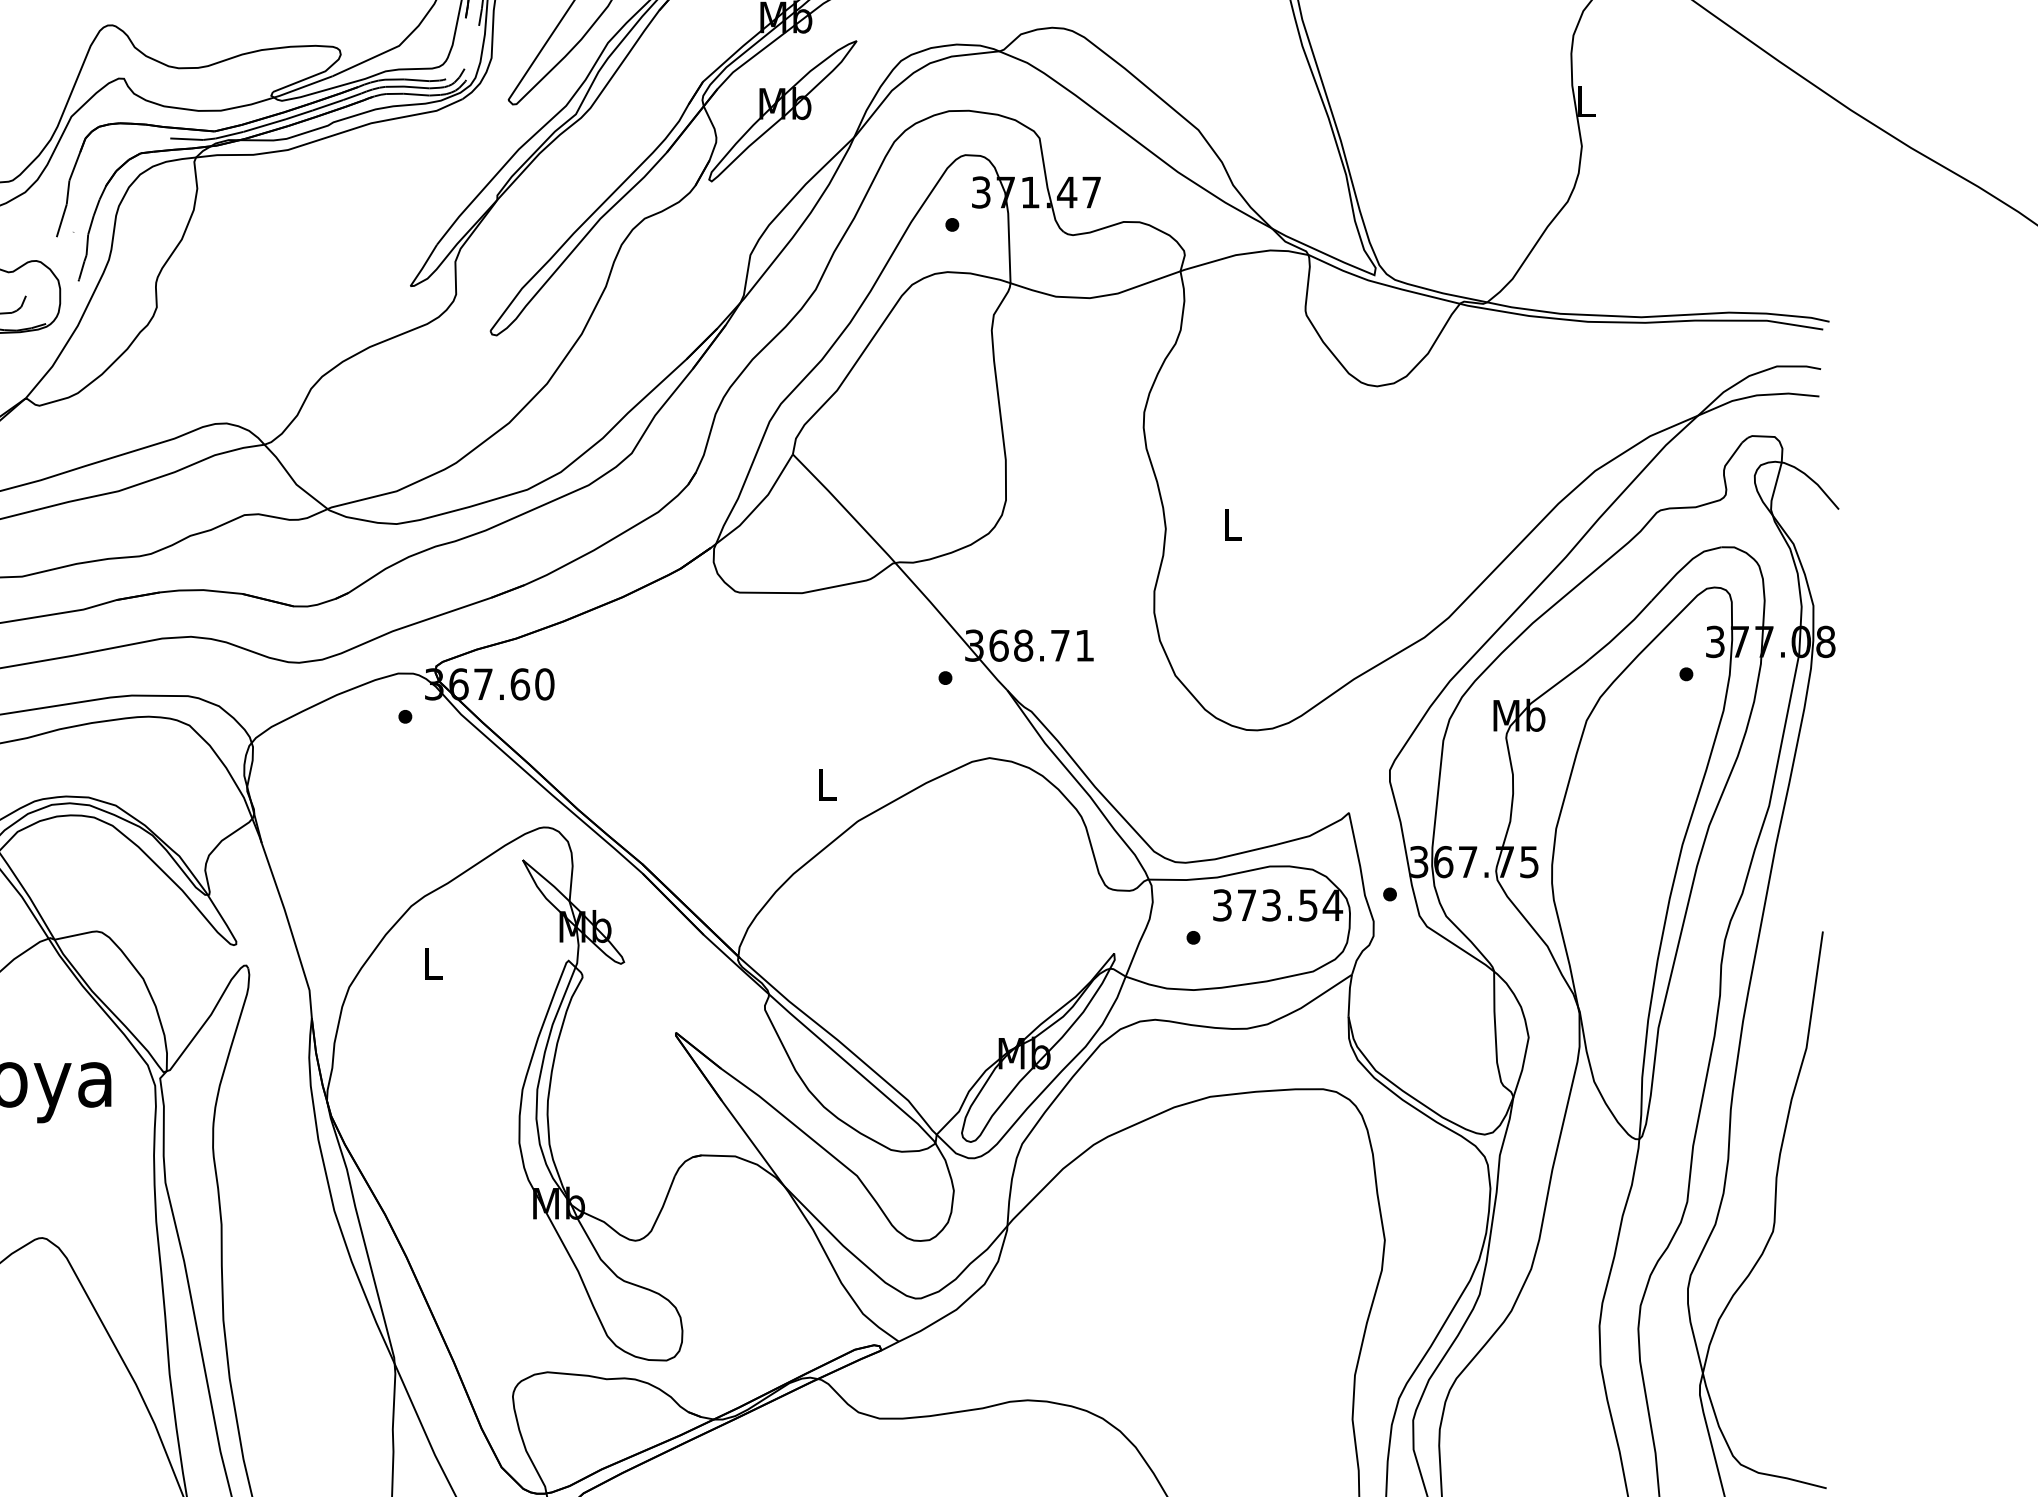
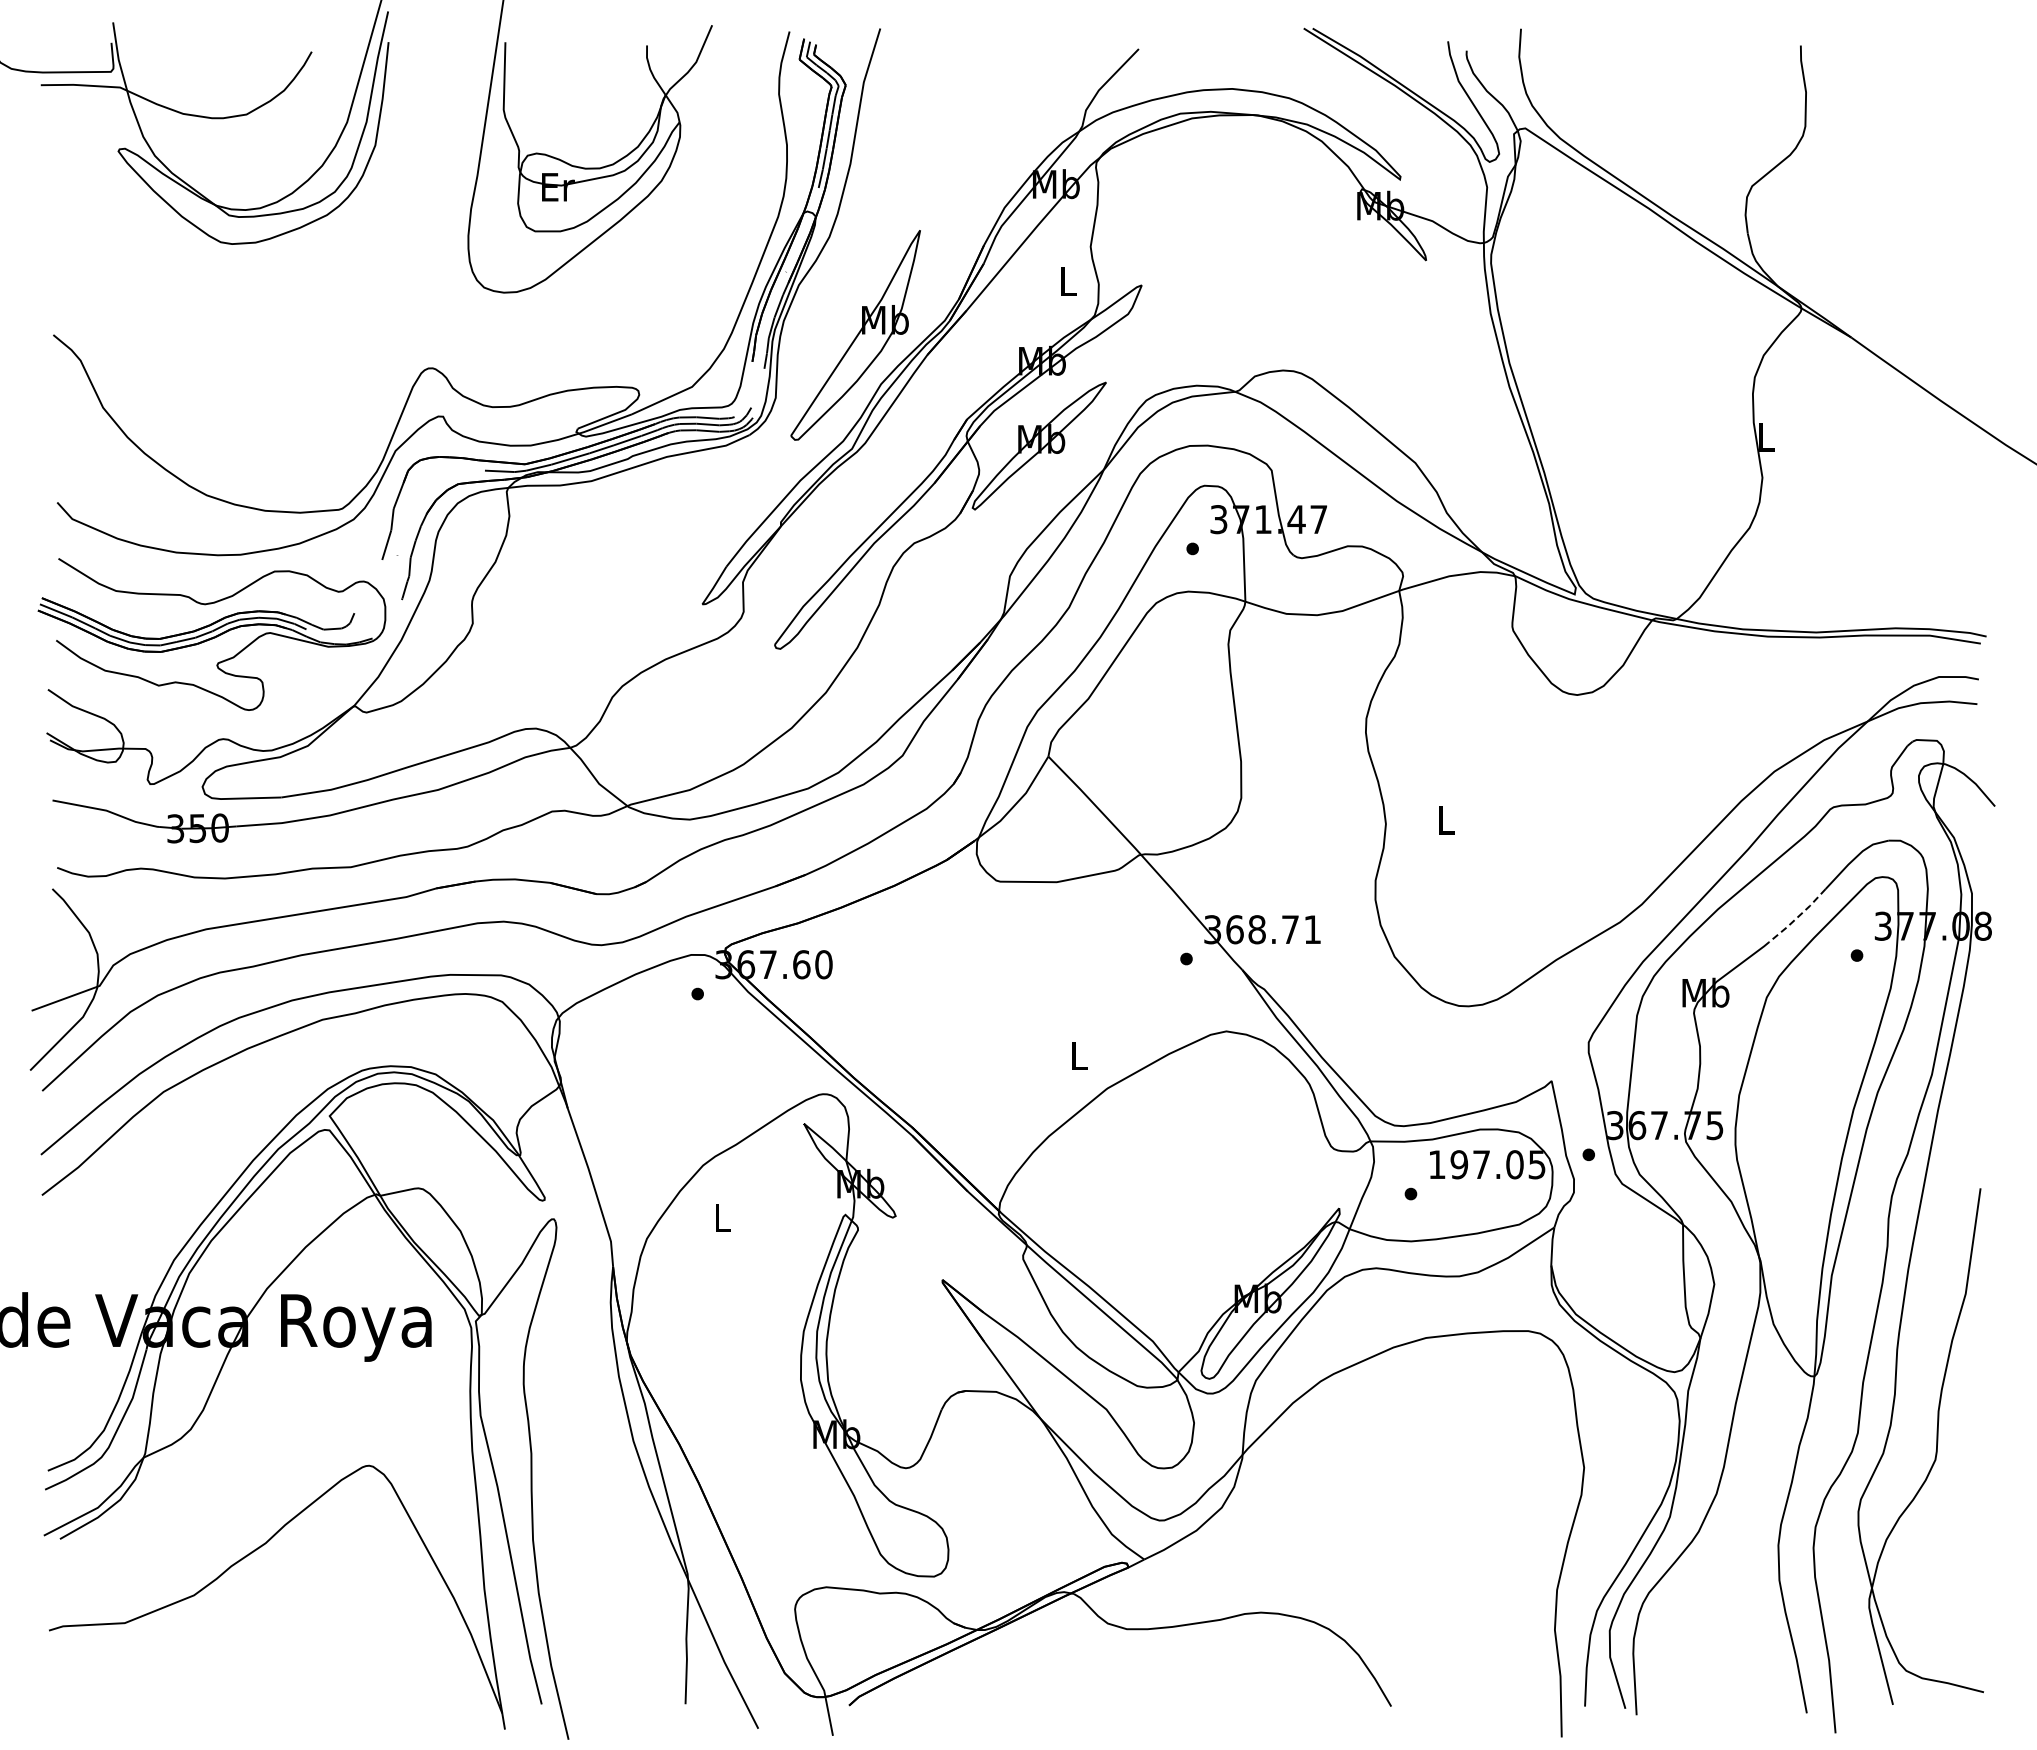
line: (1621, 631) -> (1798, 916), solid -> dashed
text: (1278, 905) -> (1487, 1164), 373.54 -> 197.05

